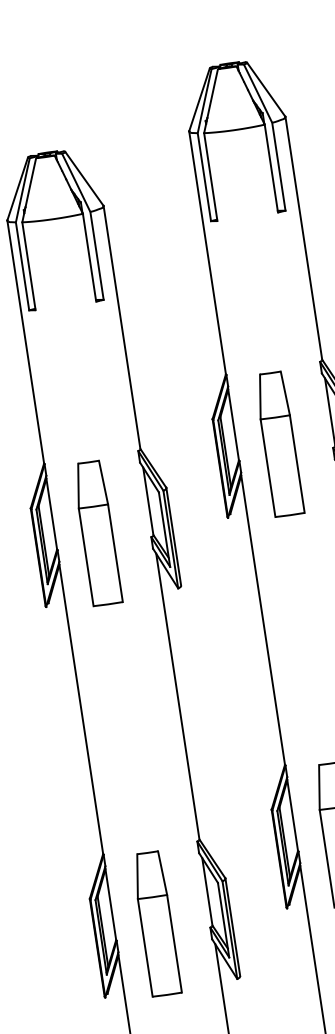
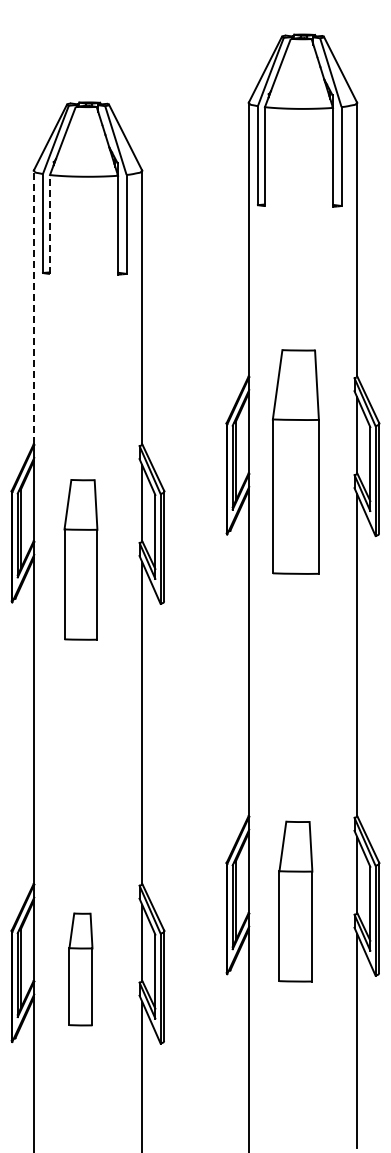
line: (28, 266) -> (49, 224), solid -> dashed
line: (25, 342) -> (33, 307), solid -> dashed
part: (278, 443) -> (295, 461), size x1.4
part: (97, 533) -> (80, 559), moved
part: (156, 923) -> (80, 969), size x0.7

